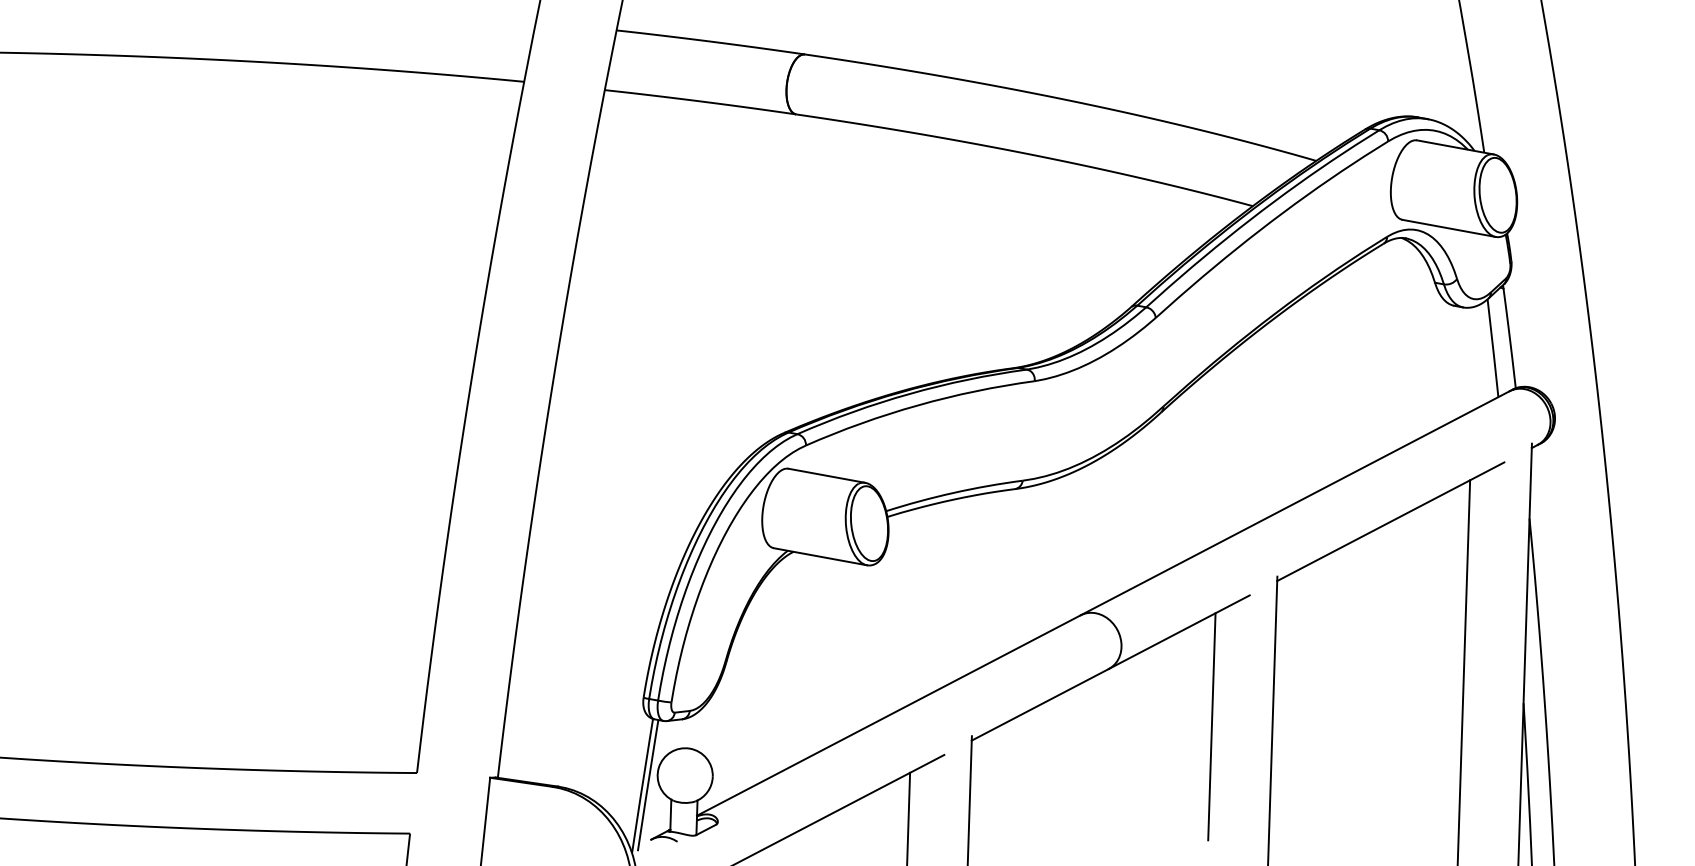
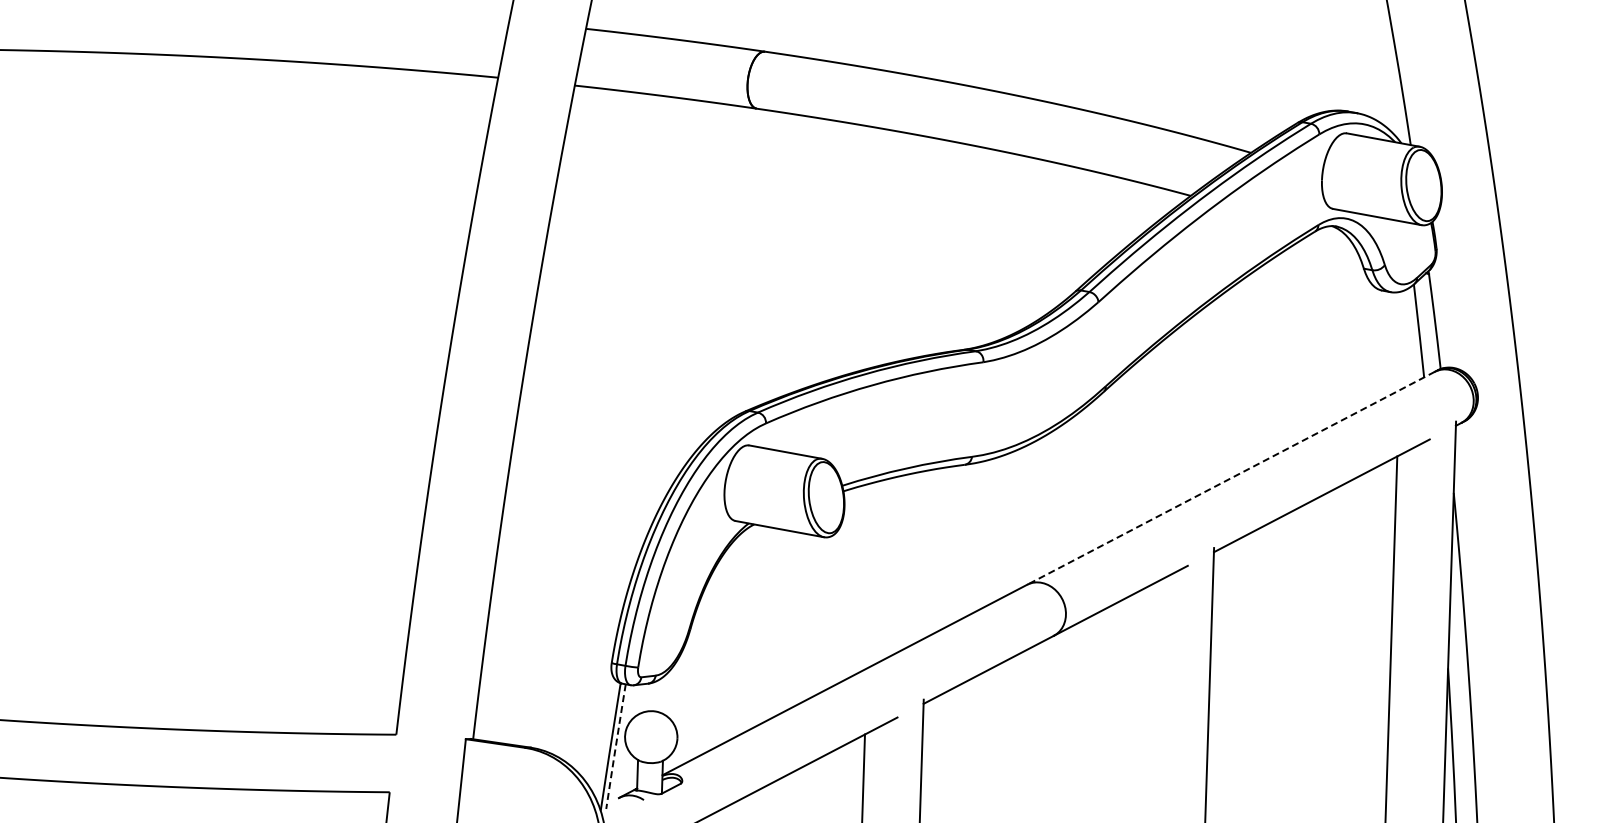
line: (1294, 503) -> (1230, 478), solid -> dashed
line: (1211, 726) -> (1151, 690), removed
line: (647, 785) -> (615, 746), solid -> dashed

